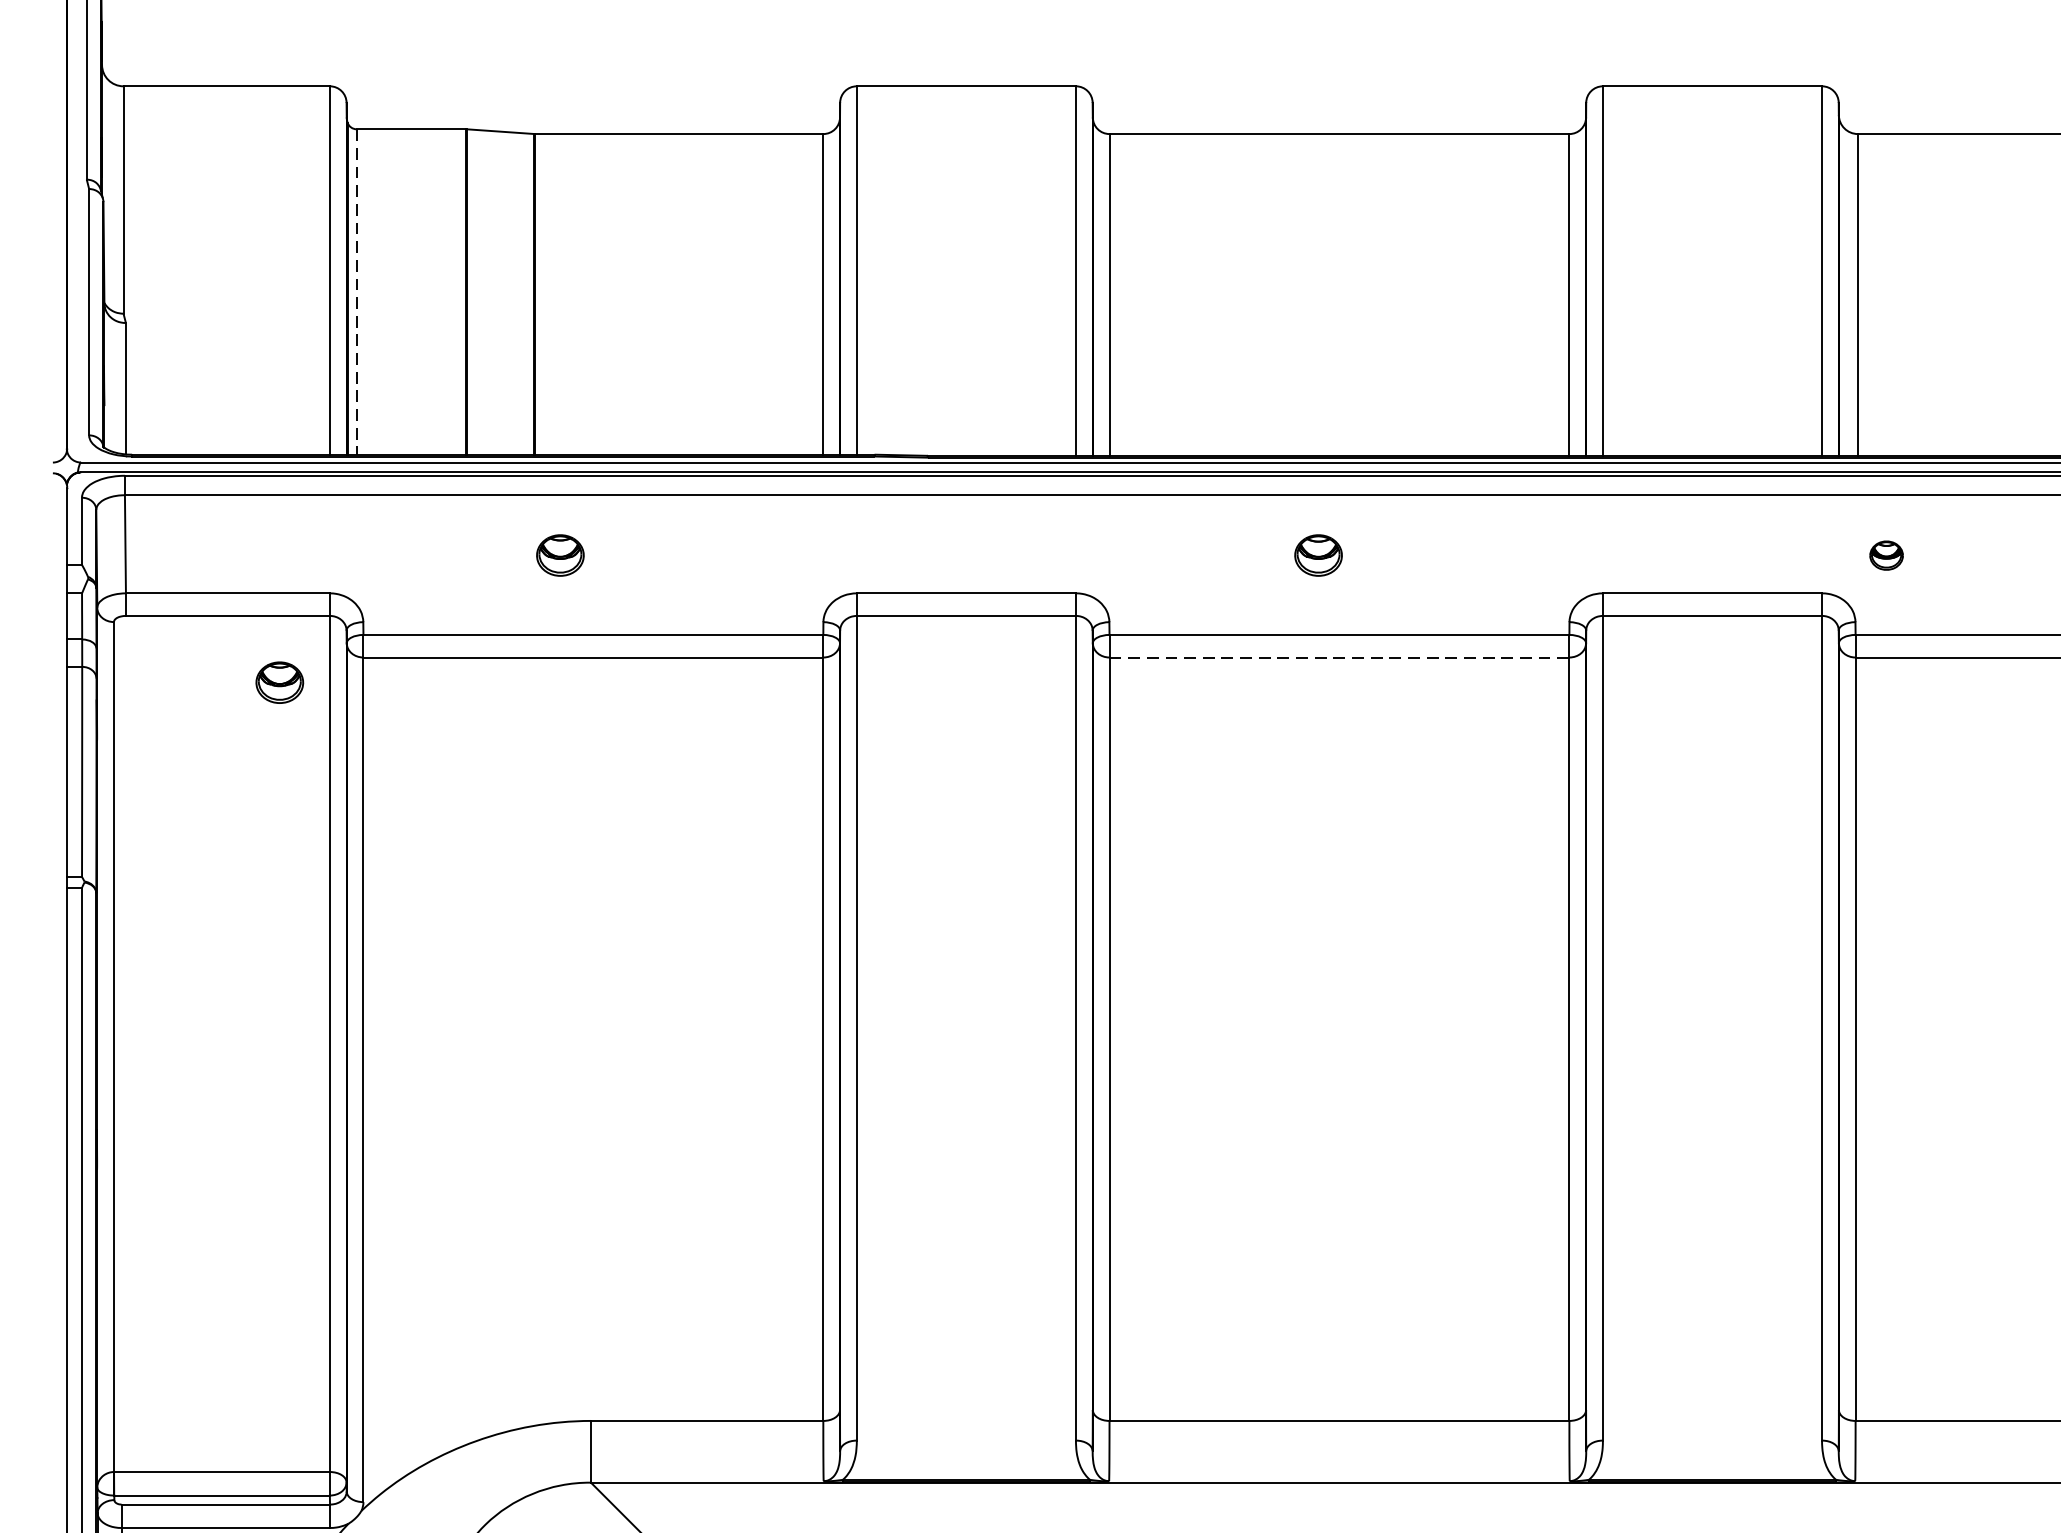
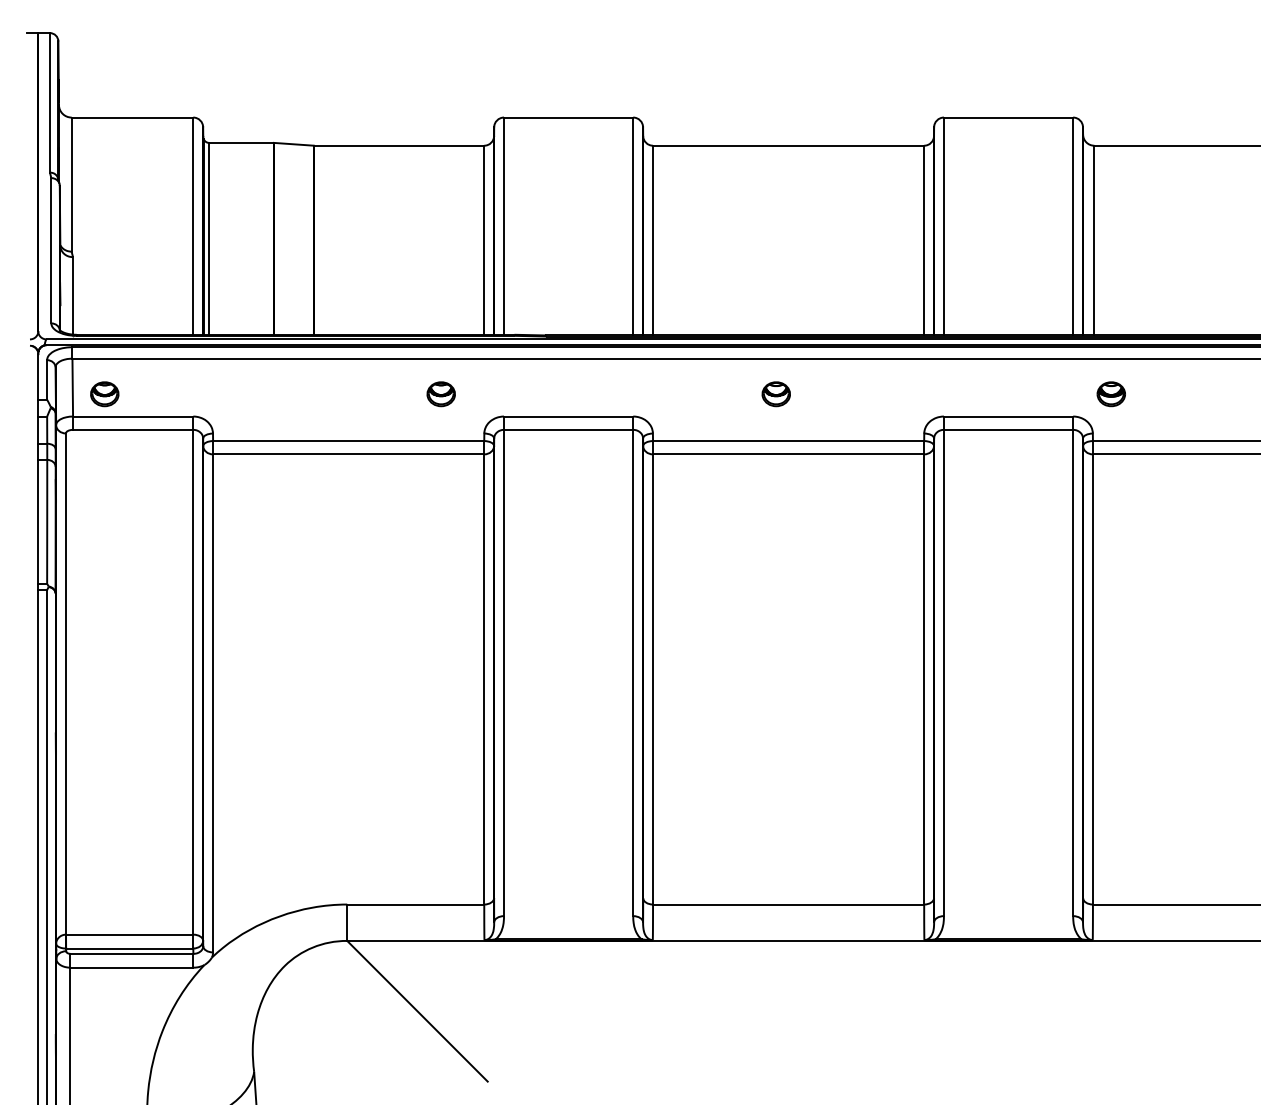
line: (357, 291) -> (209, 238), dashed -> solid
part: (559, 555) -> (440, 394), moved
part: (1885, 555) -> (1110, 394), size x1.43
line: (1339, 657) -> (788, 454), dashed -> solid
part: (279, 683) -> (104, 394), moved

